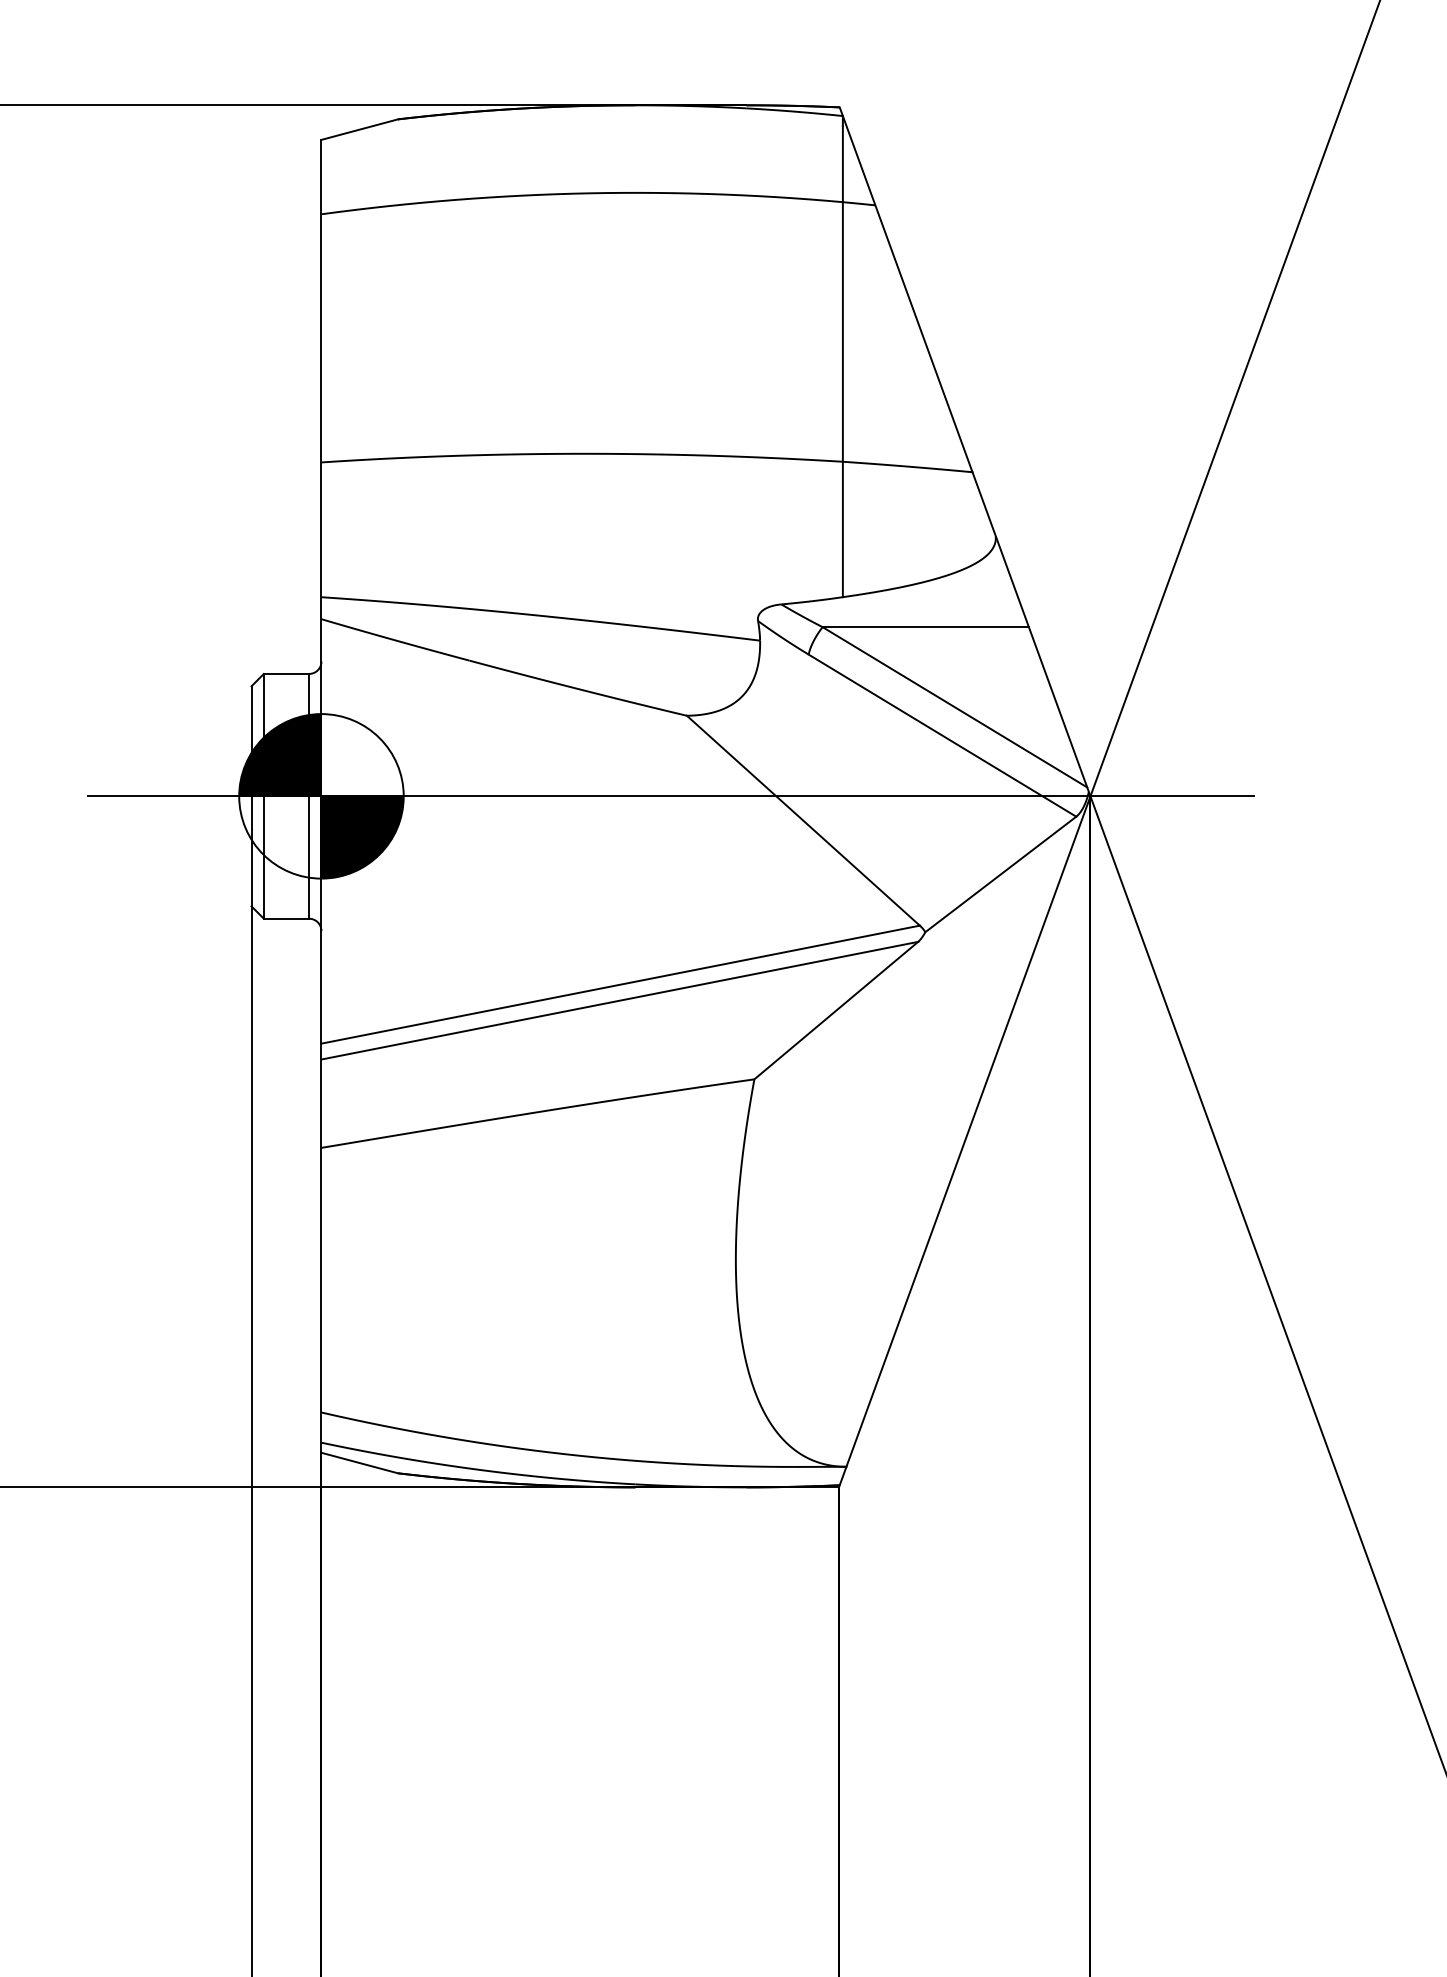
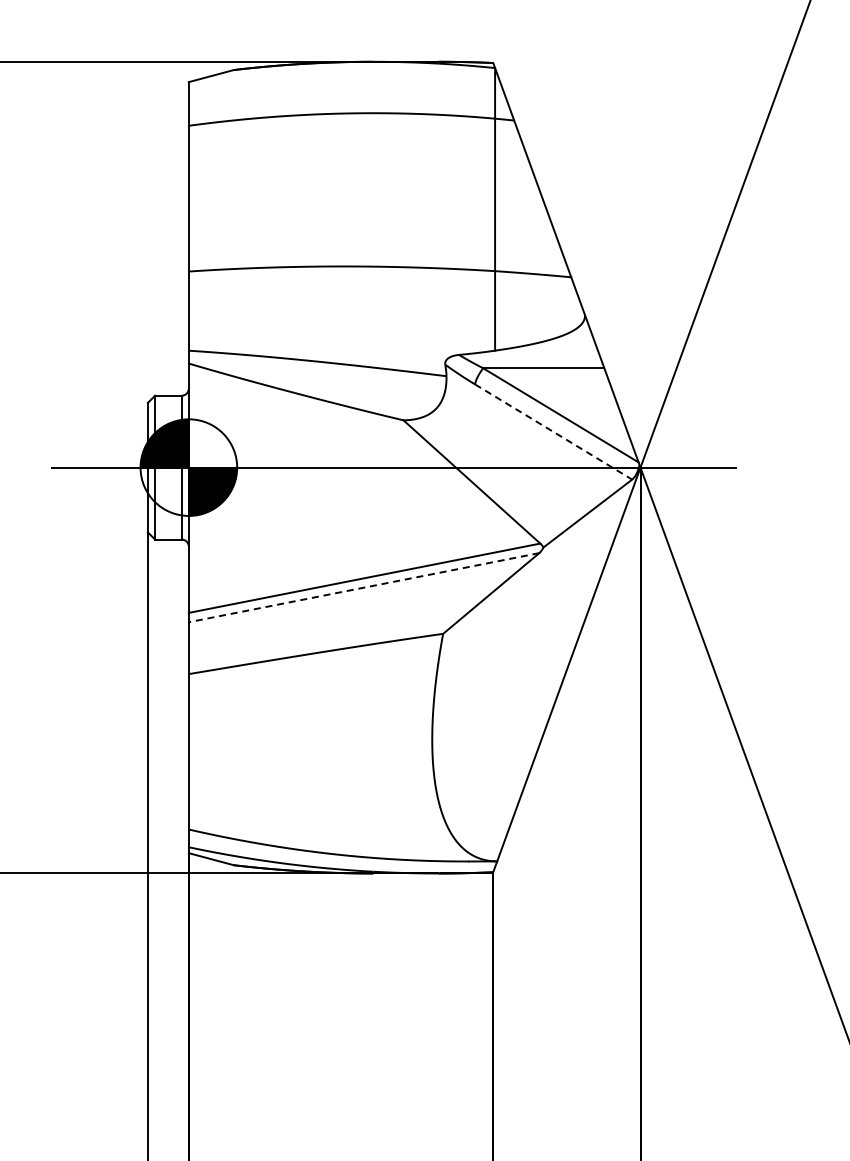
line: (942, 736) -> (553, 432), solid -> dashed
line: (620, 1000) -> (364, 587), solid -> dashed

